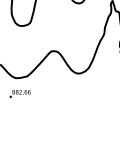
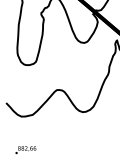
text: (19, 94) -> (25, 150), moved

